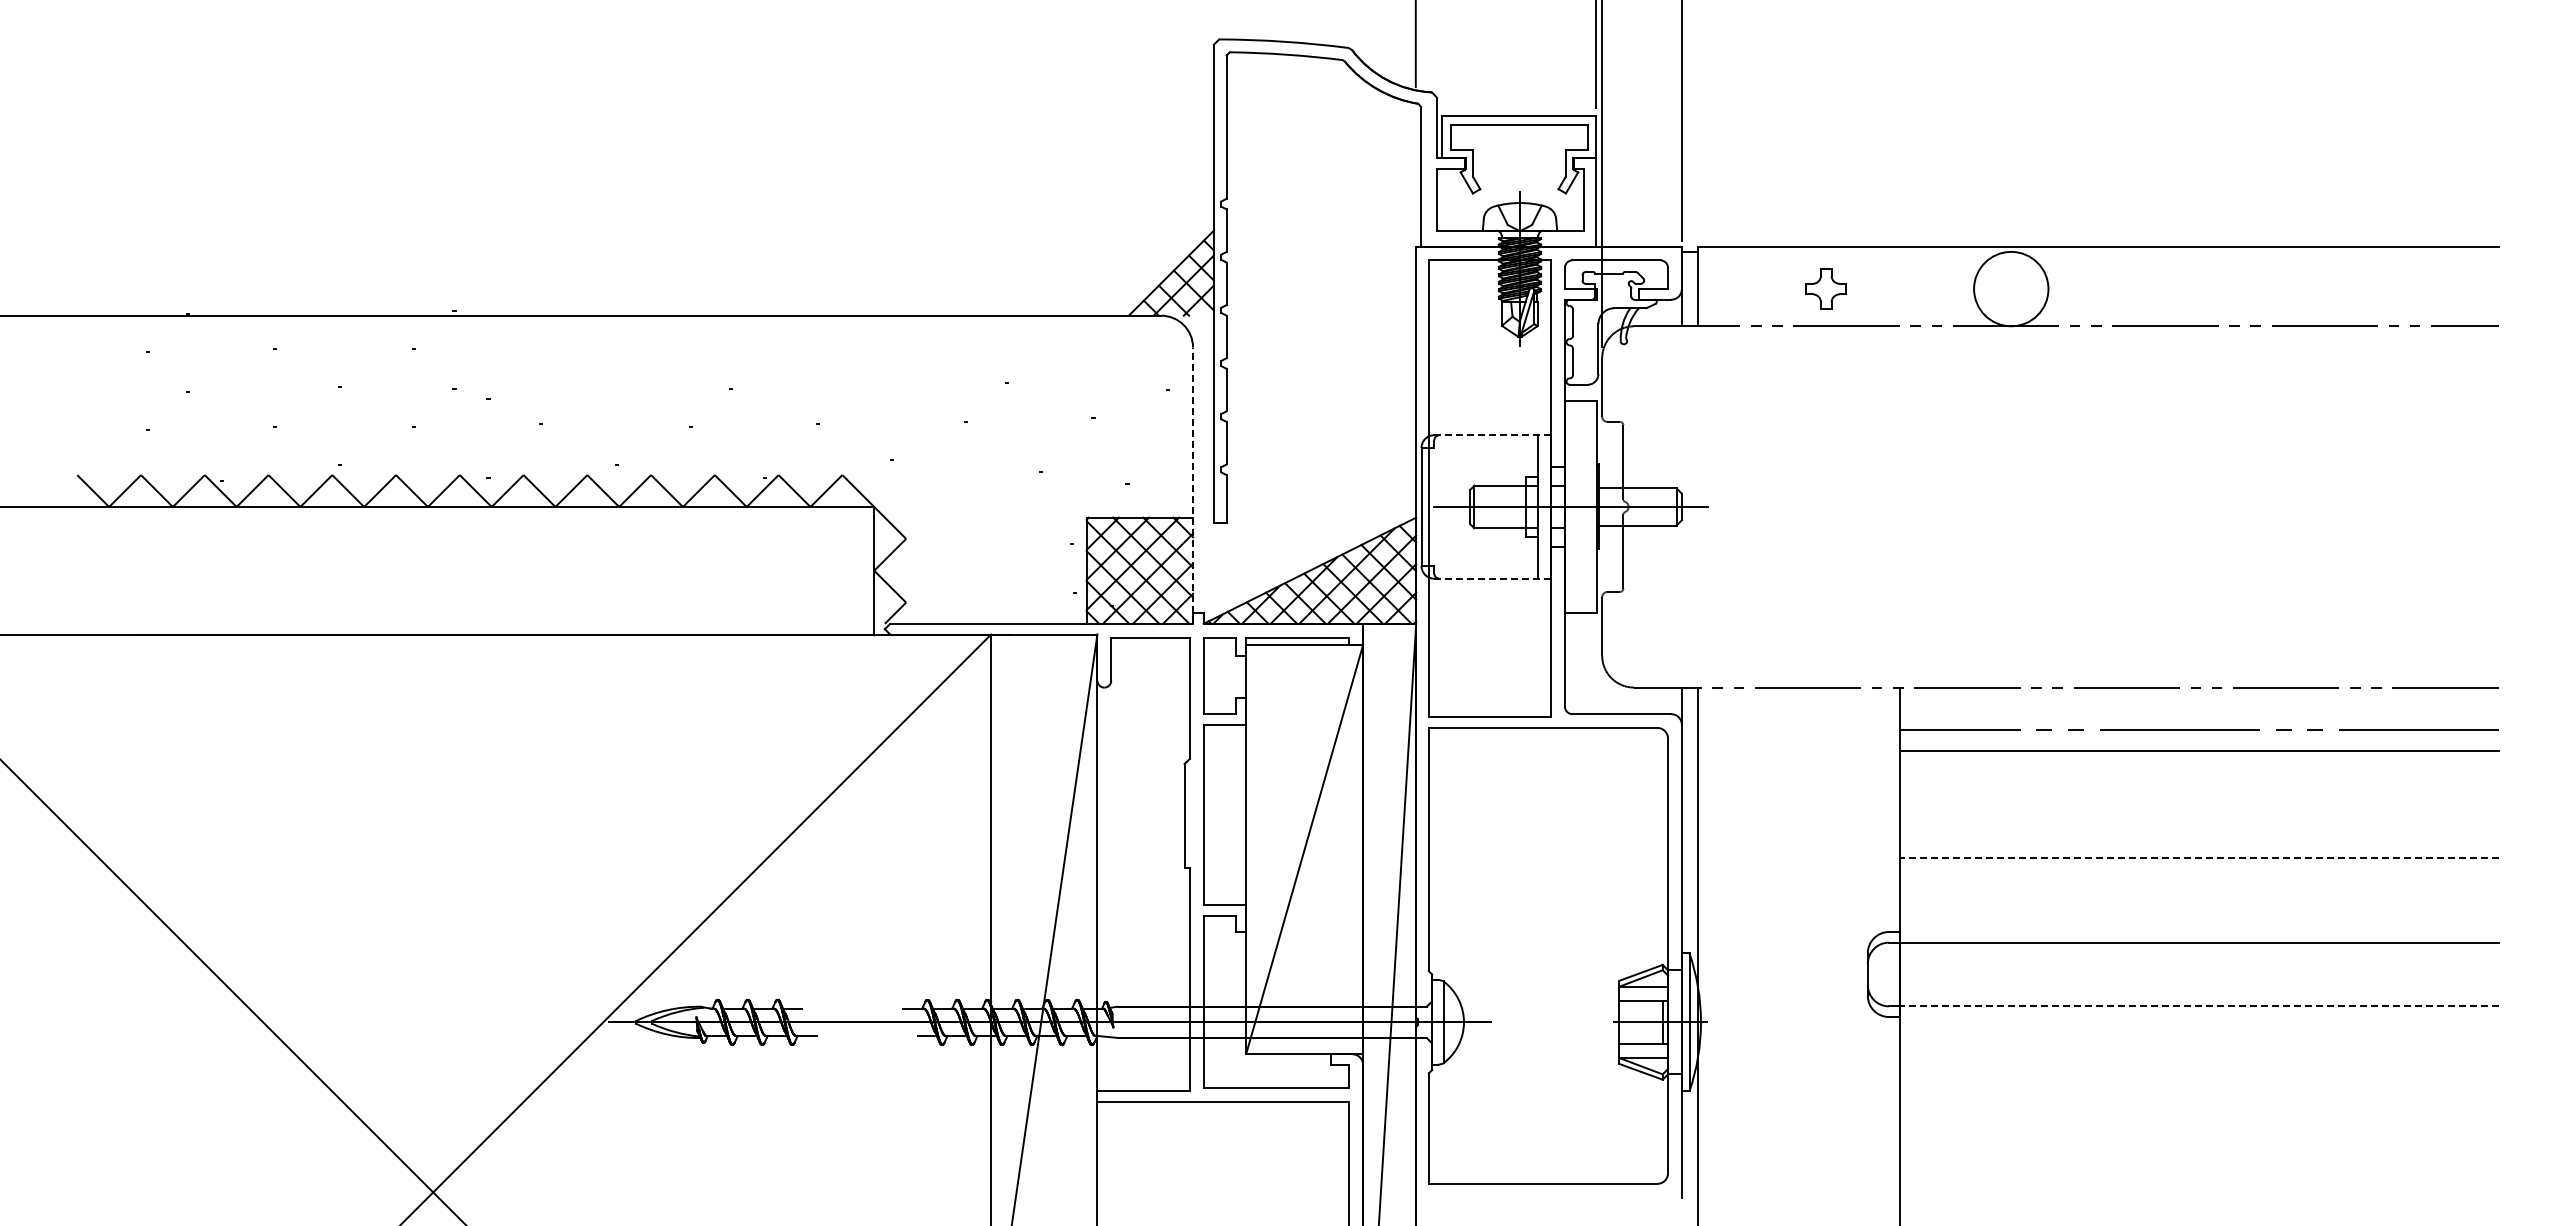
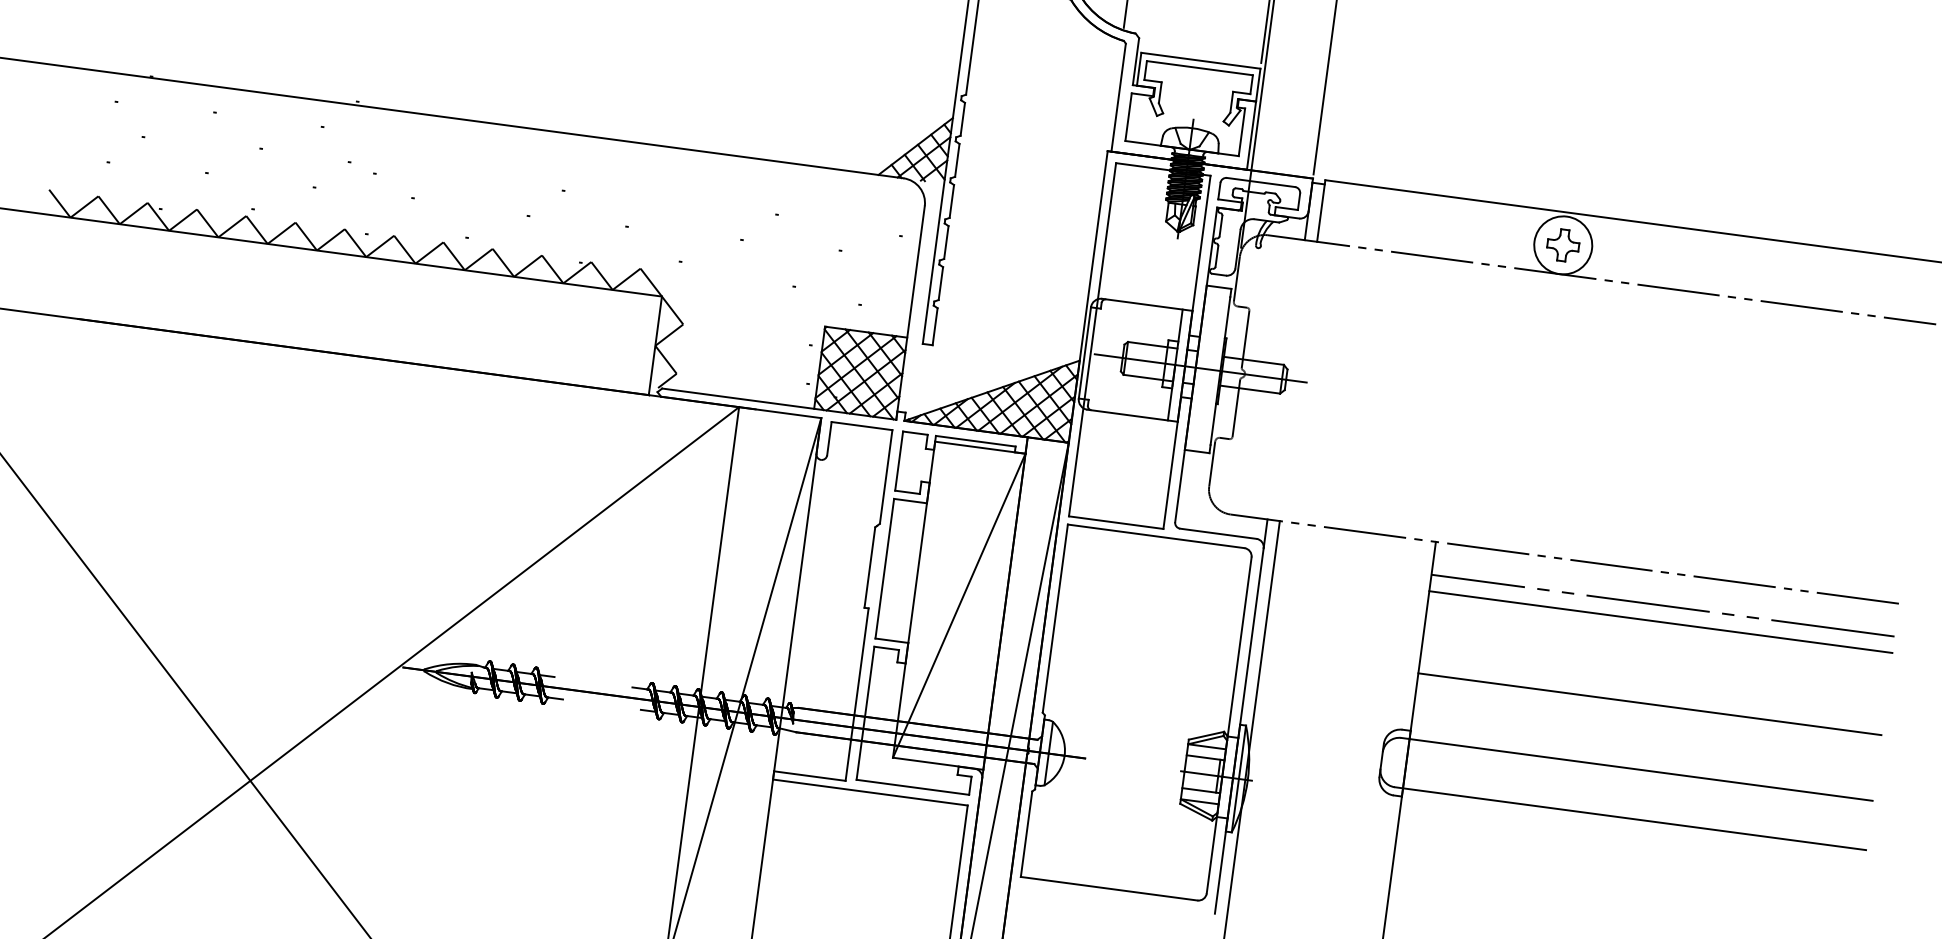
part: (1825, 288) -> (1562, 244), moved
line: (1492, 435) -> (1147, 305), dashed -> solid
line: (1193, 485) -> (910, 312), dashed -> solid
line: (1493, 578) -> (1133, 415), dashed -> solid
line: (2199, 857) -> (1650, 704), dashed -> solid
line: (2199, 1006) -> (1634, 819), dashed -> solid

